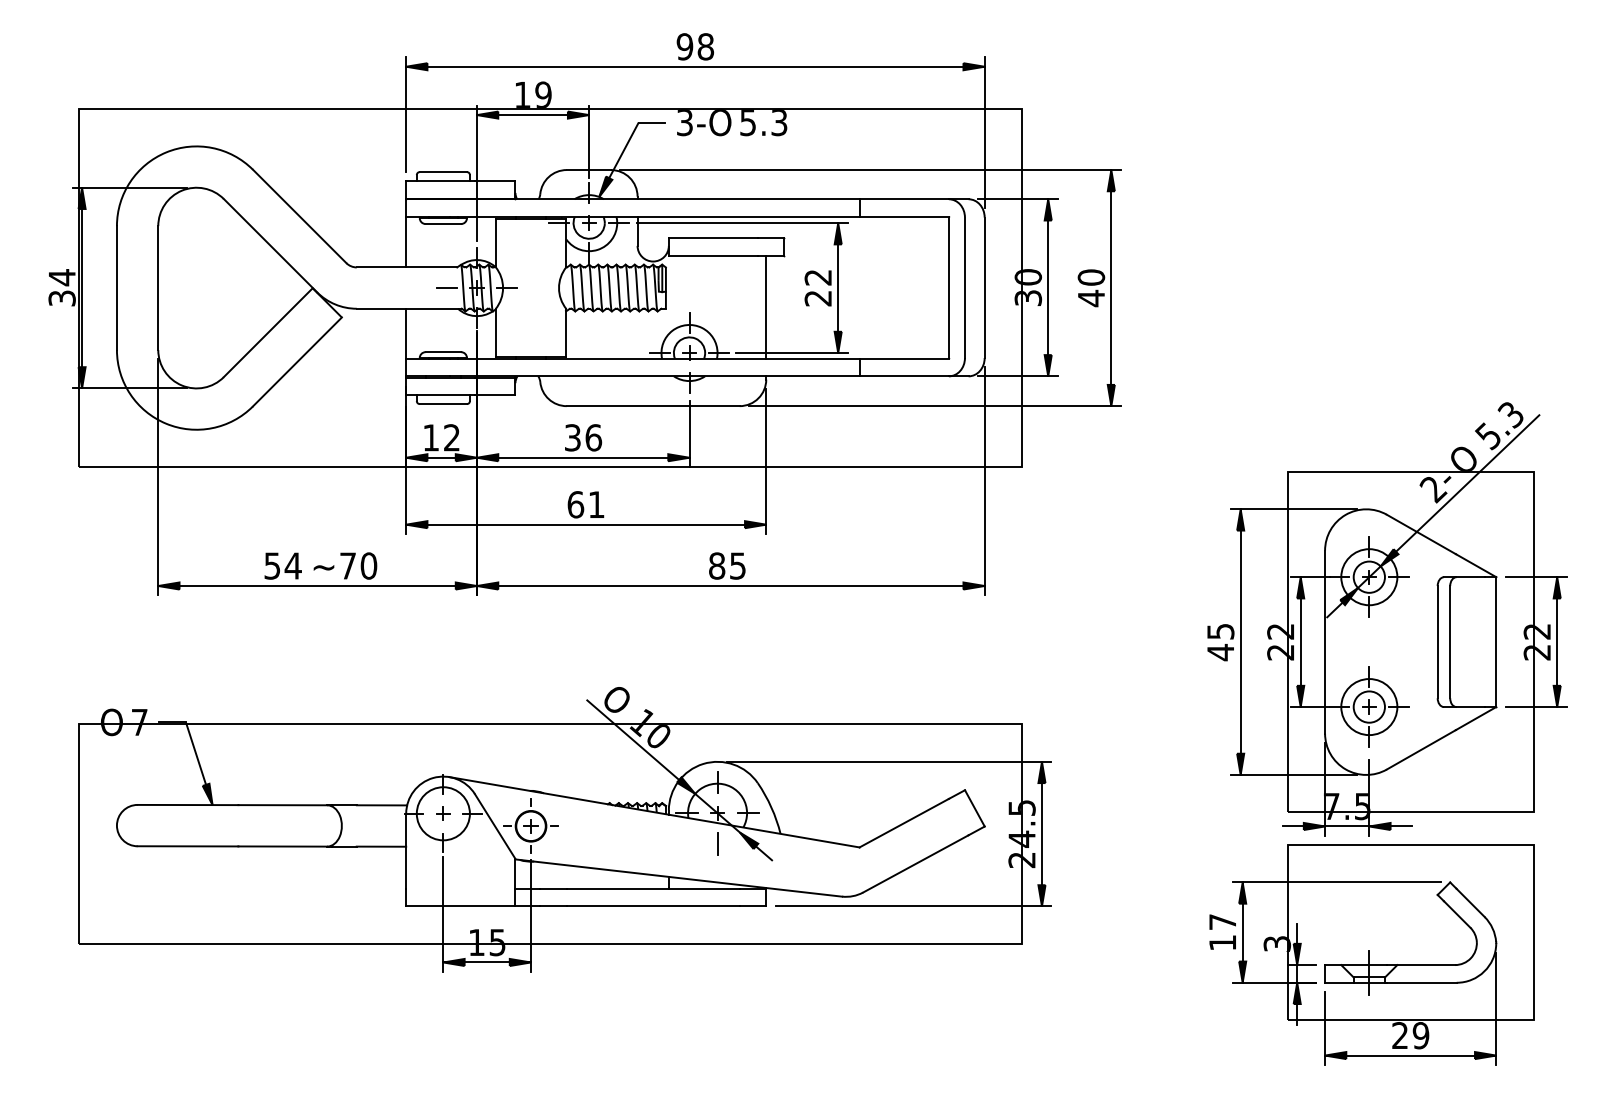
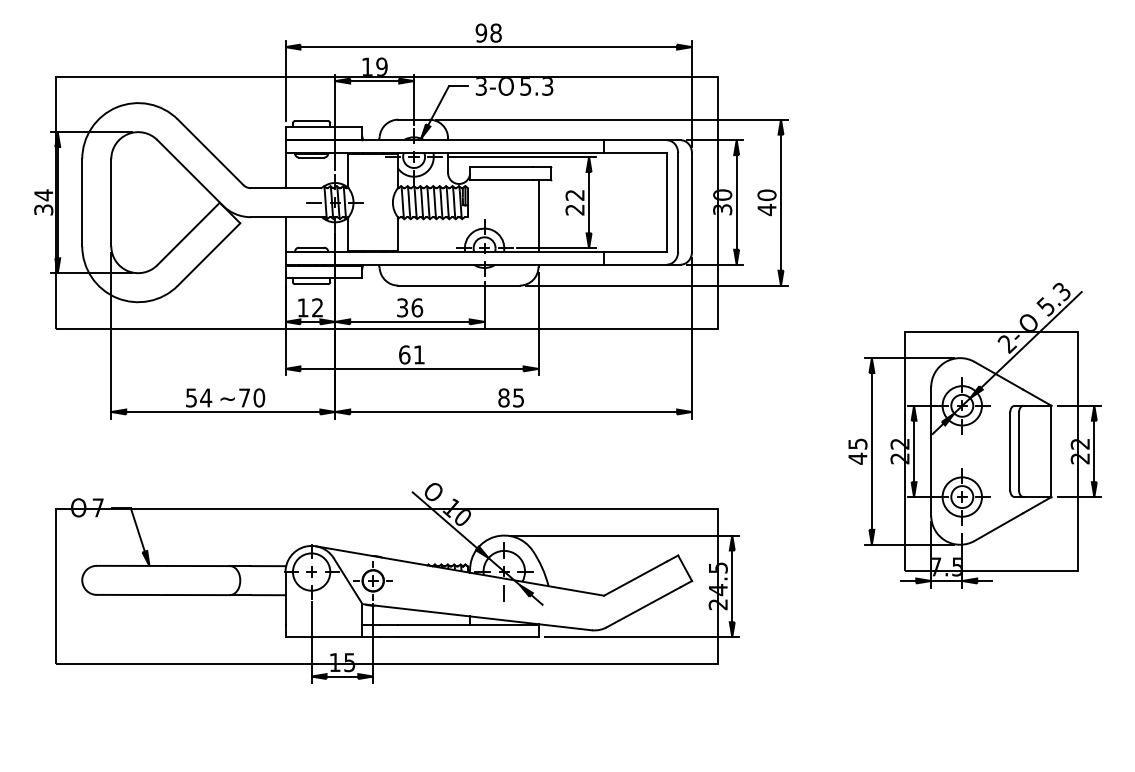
part: (1371, 954) -> (963, 670), removed

